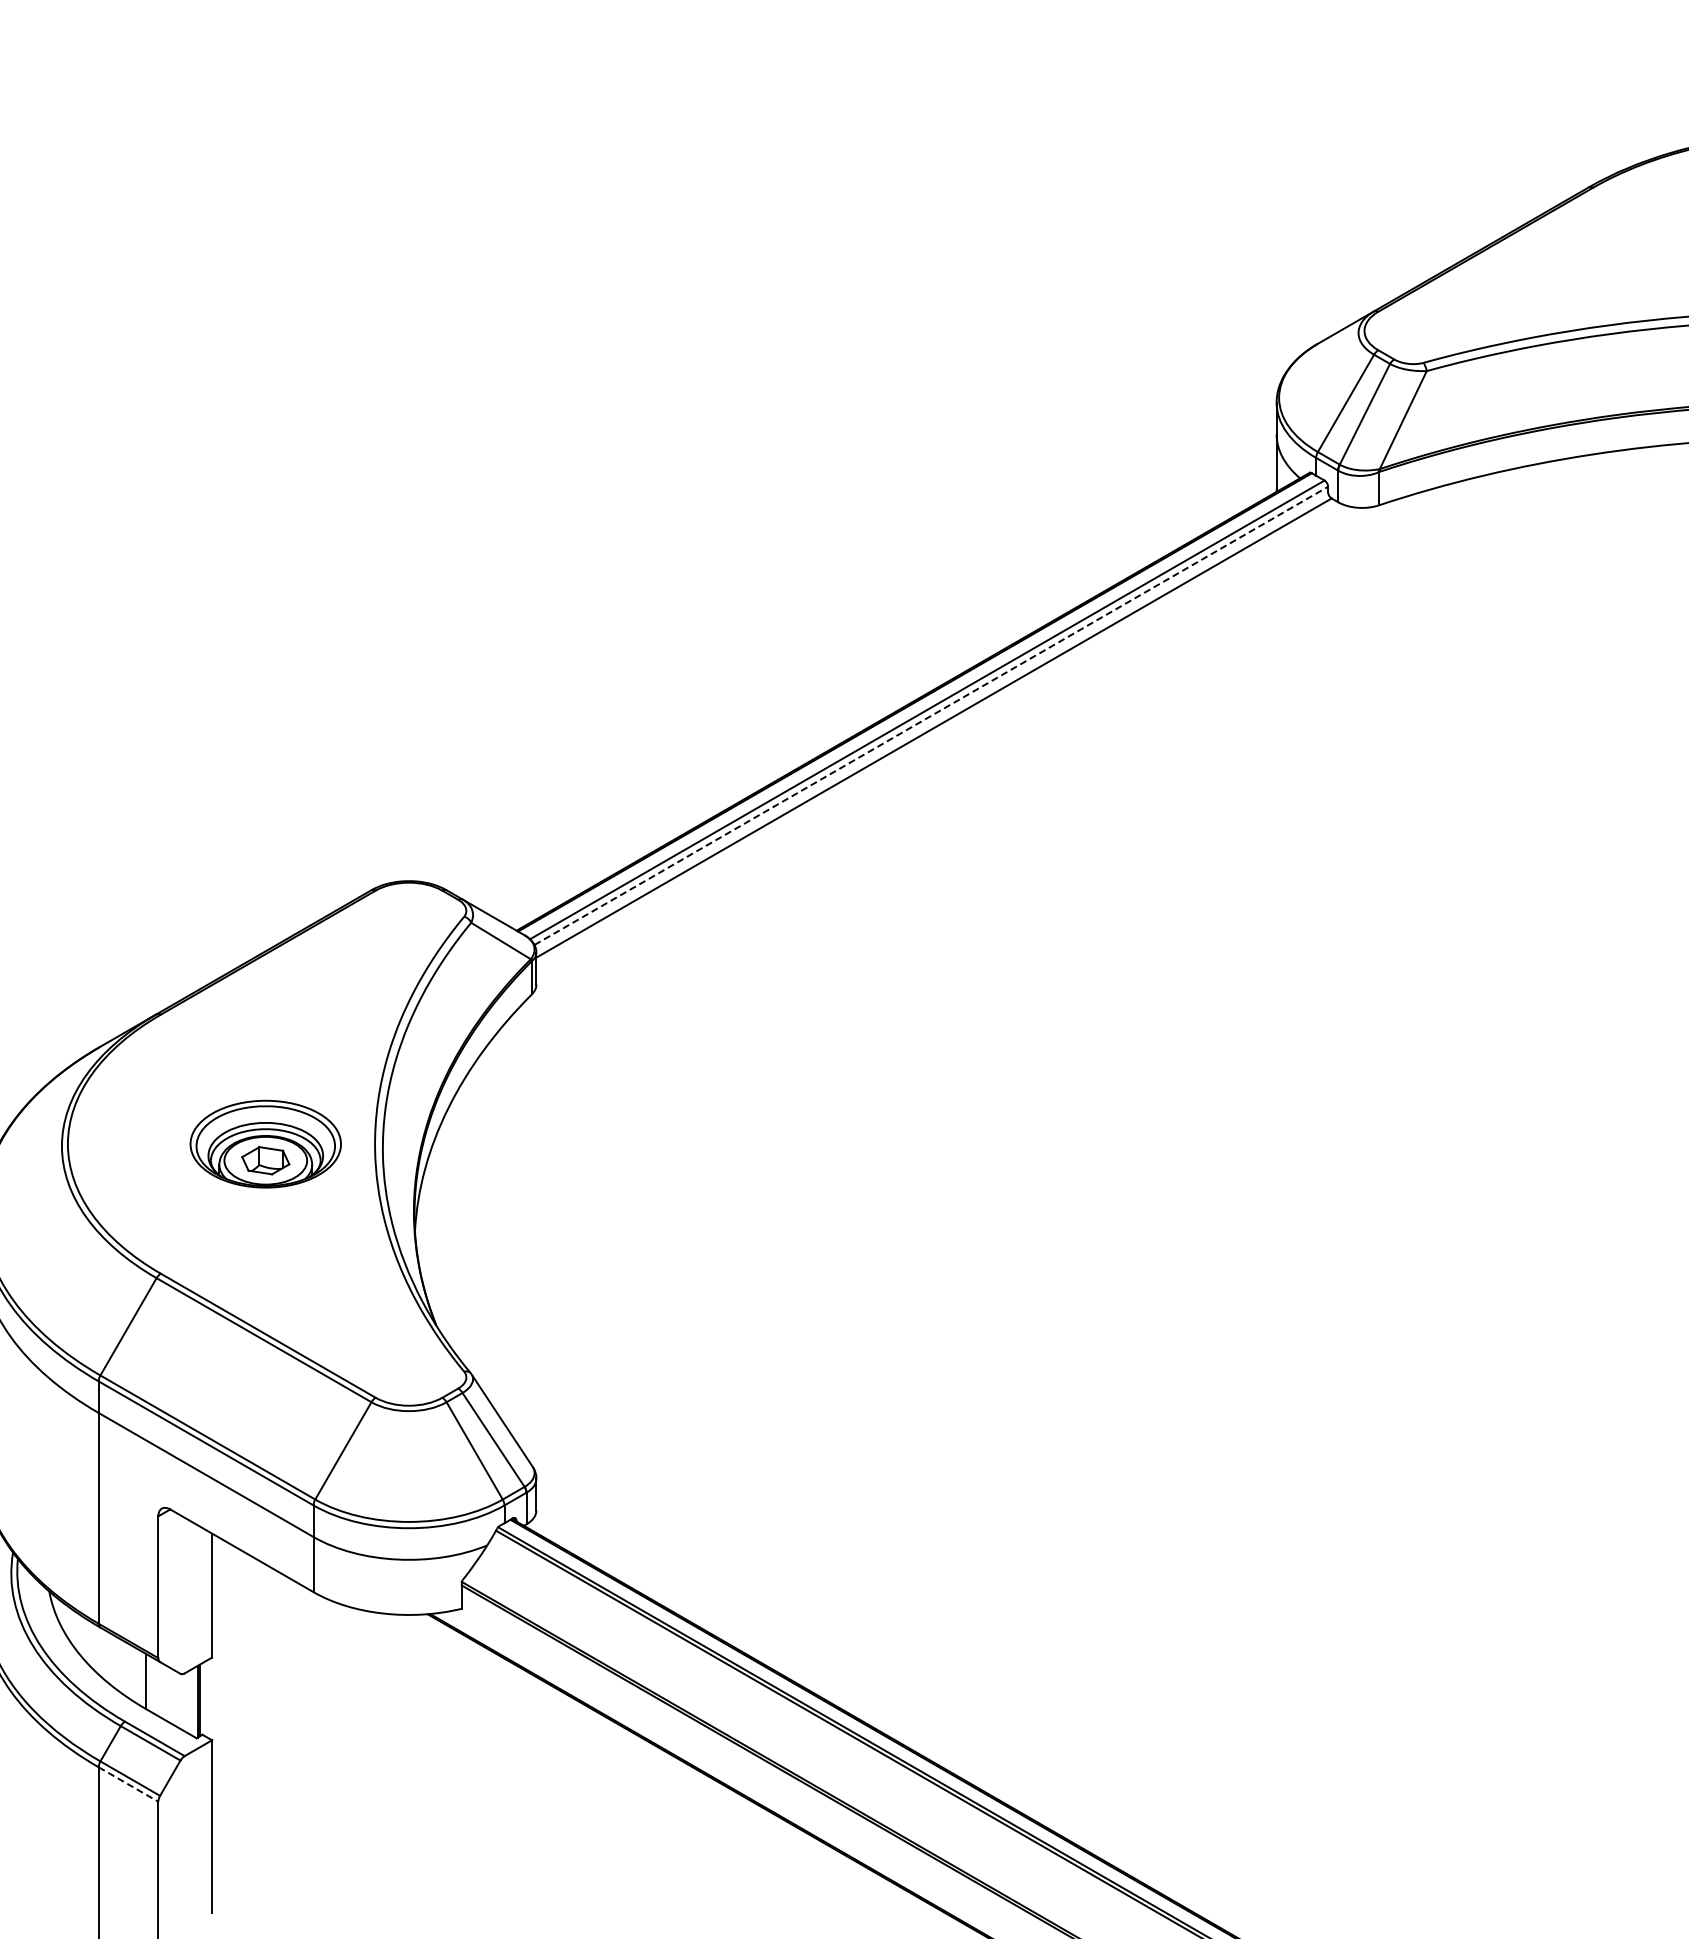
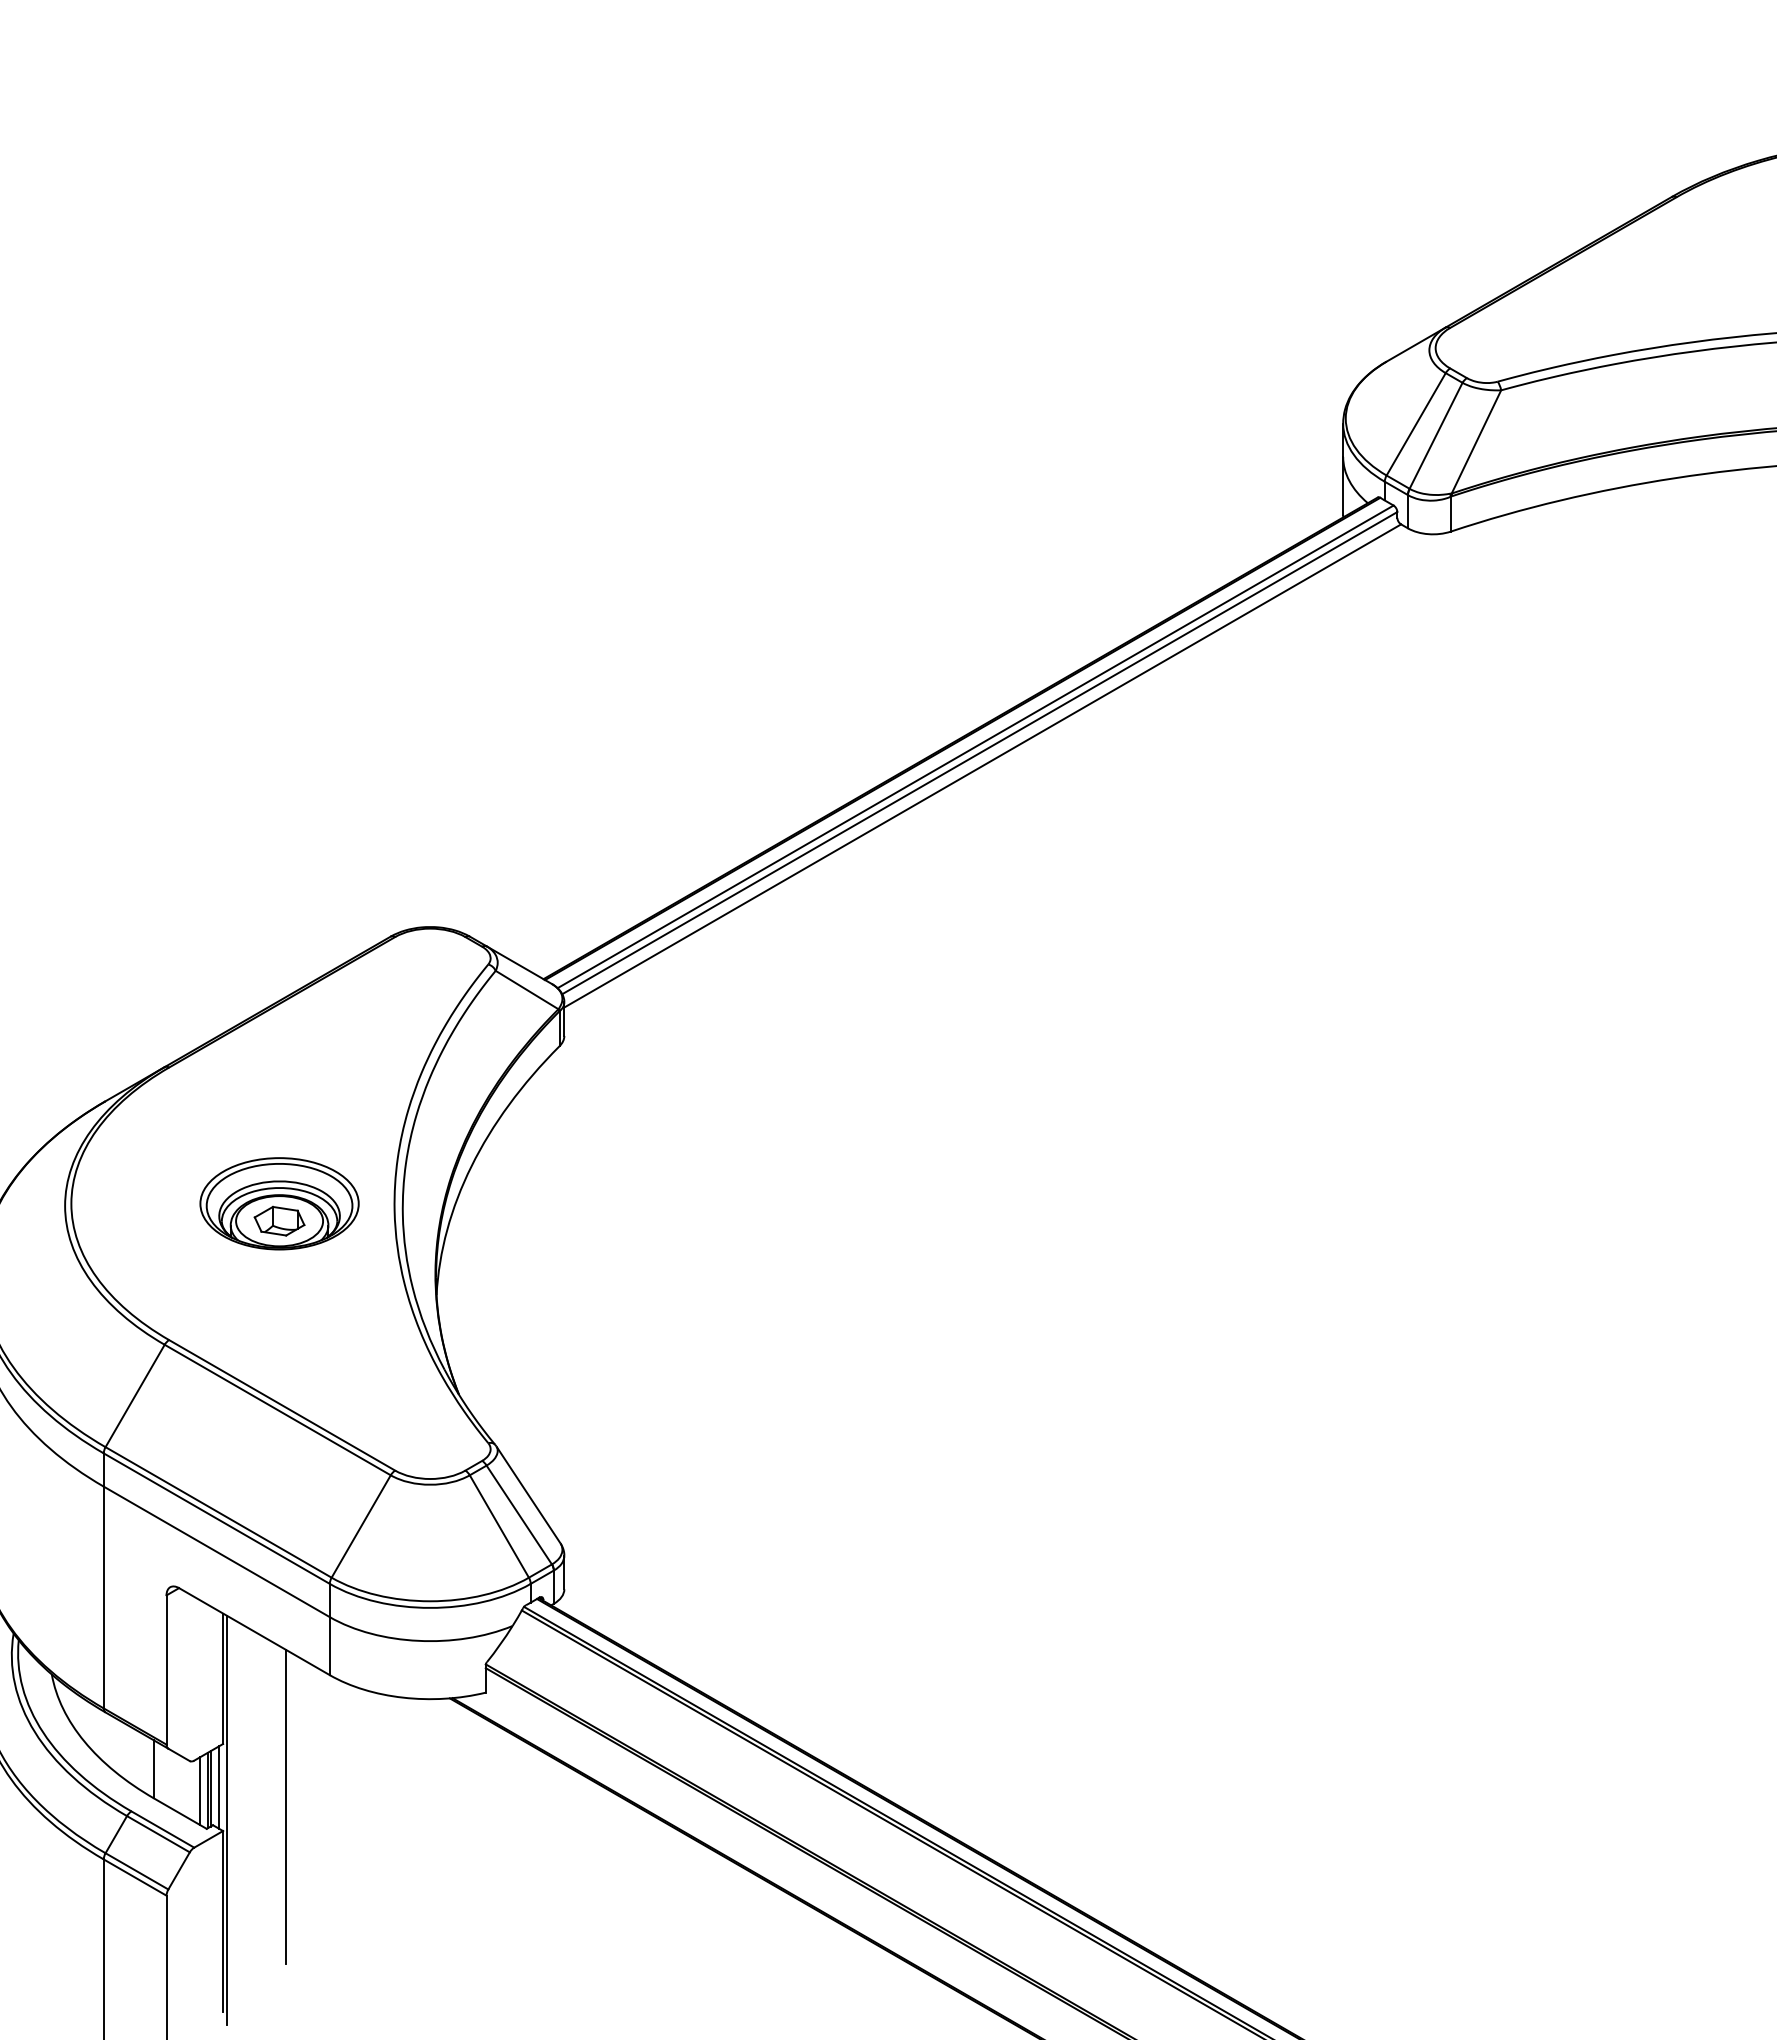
line: (931, 715) -> (980, 752), dashed -> solid
line: (208, 1698) -> (219, 1787), added
line: (190, 1702) -> (200, 1791), added
line: (271, 1717) -> (285, 1807), added
line: (215, 1729) -> (226, 1819), added
line: (128, 1784) -> (135, 1877), dashed -> solid

